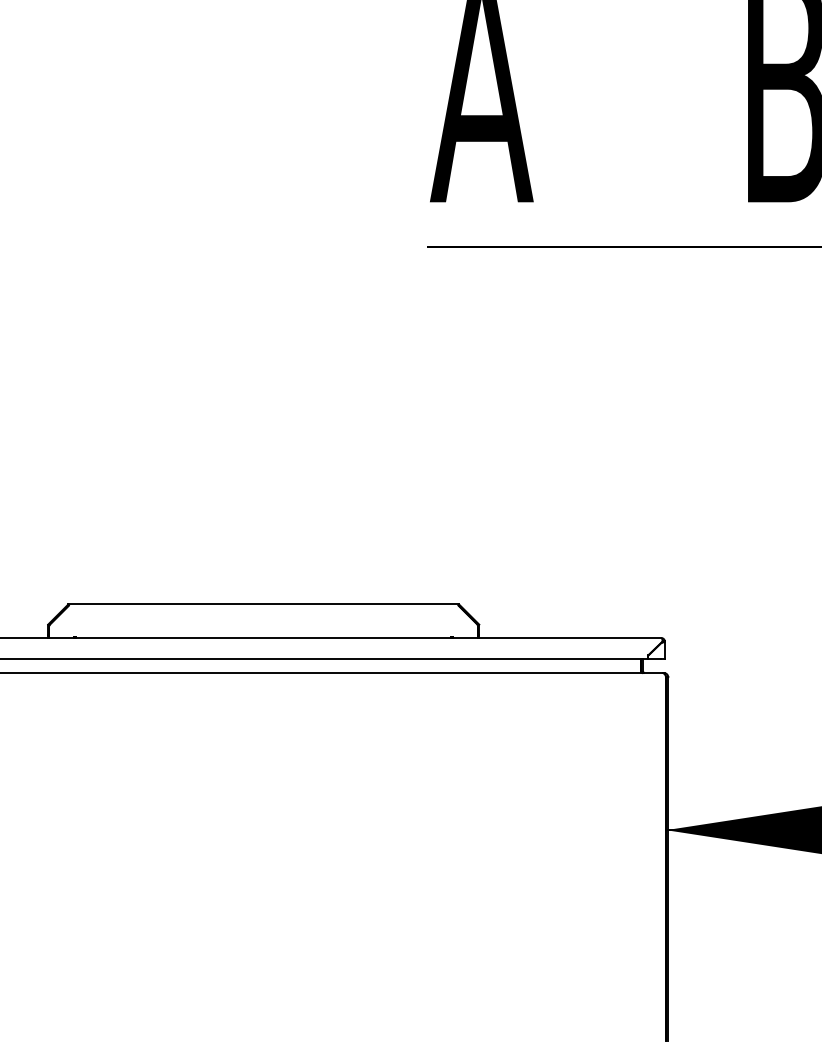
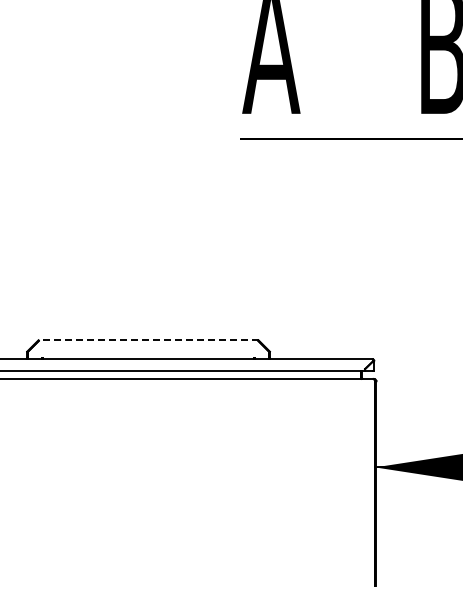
line: (263, 604) -> (148, 340), solid -> dashed

